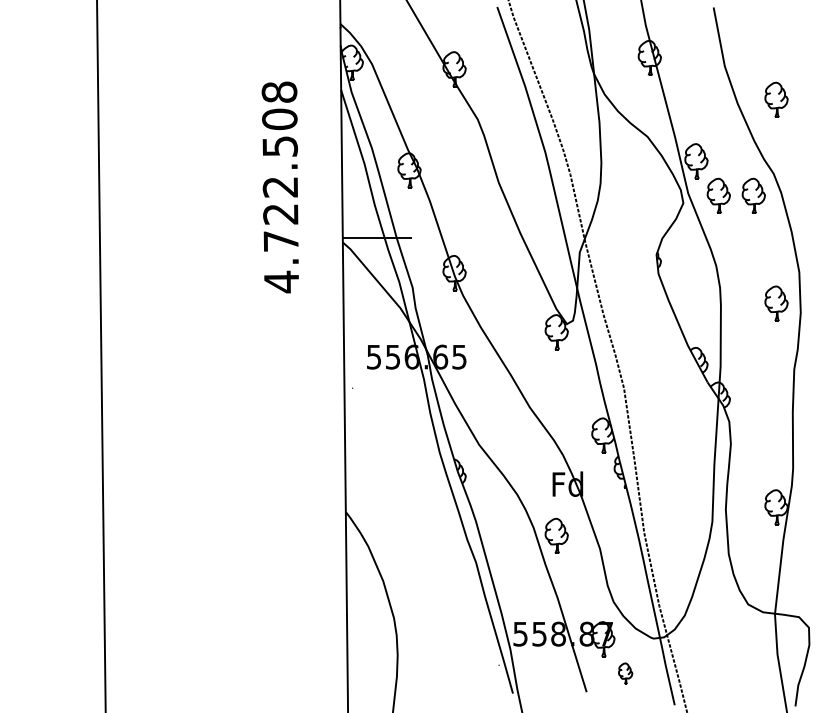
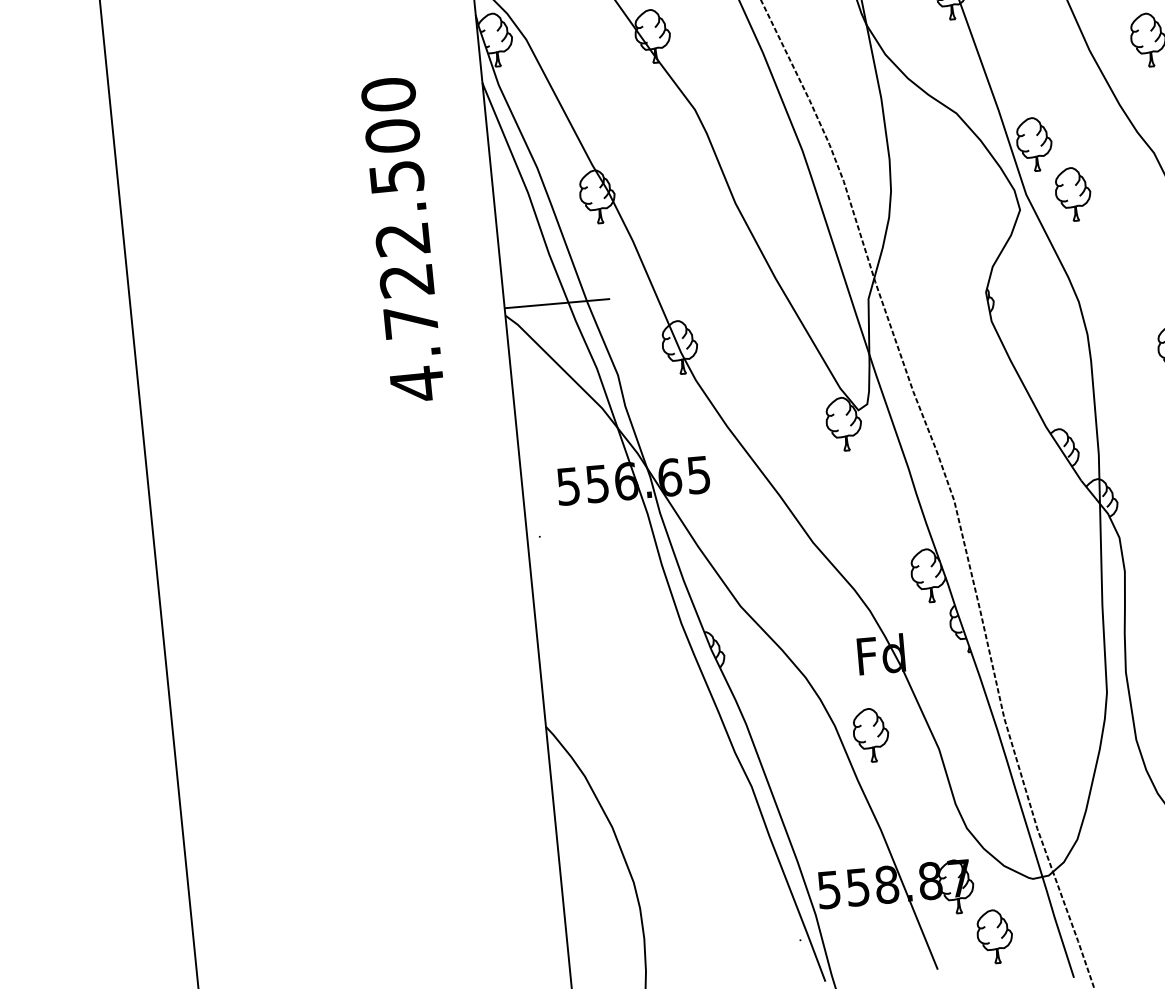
text: (279, 91) -> (388, 93), 4.722.508 -> 4.722.500
part: (753, 195) -> (1126, 188), removed
part: (625, 673) -> (994, 935), size x1.67

